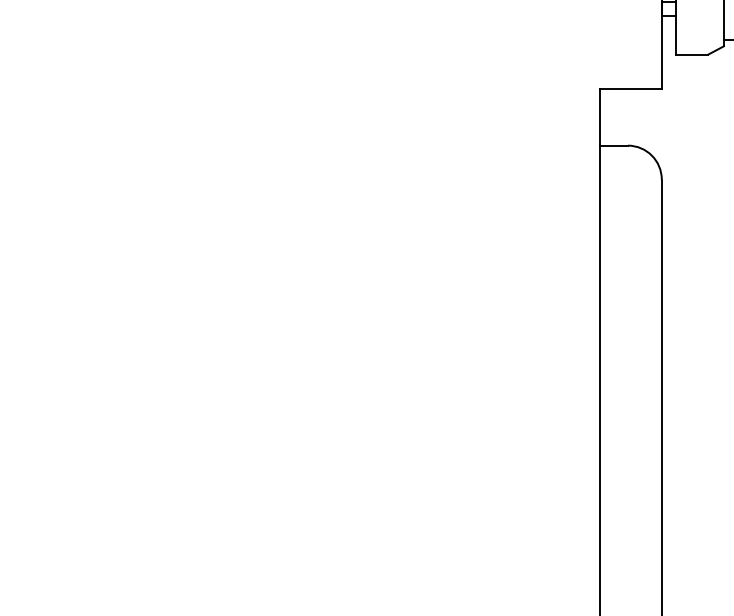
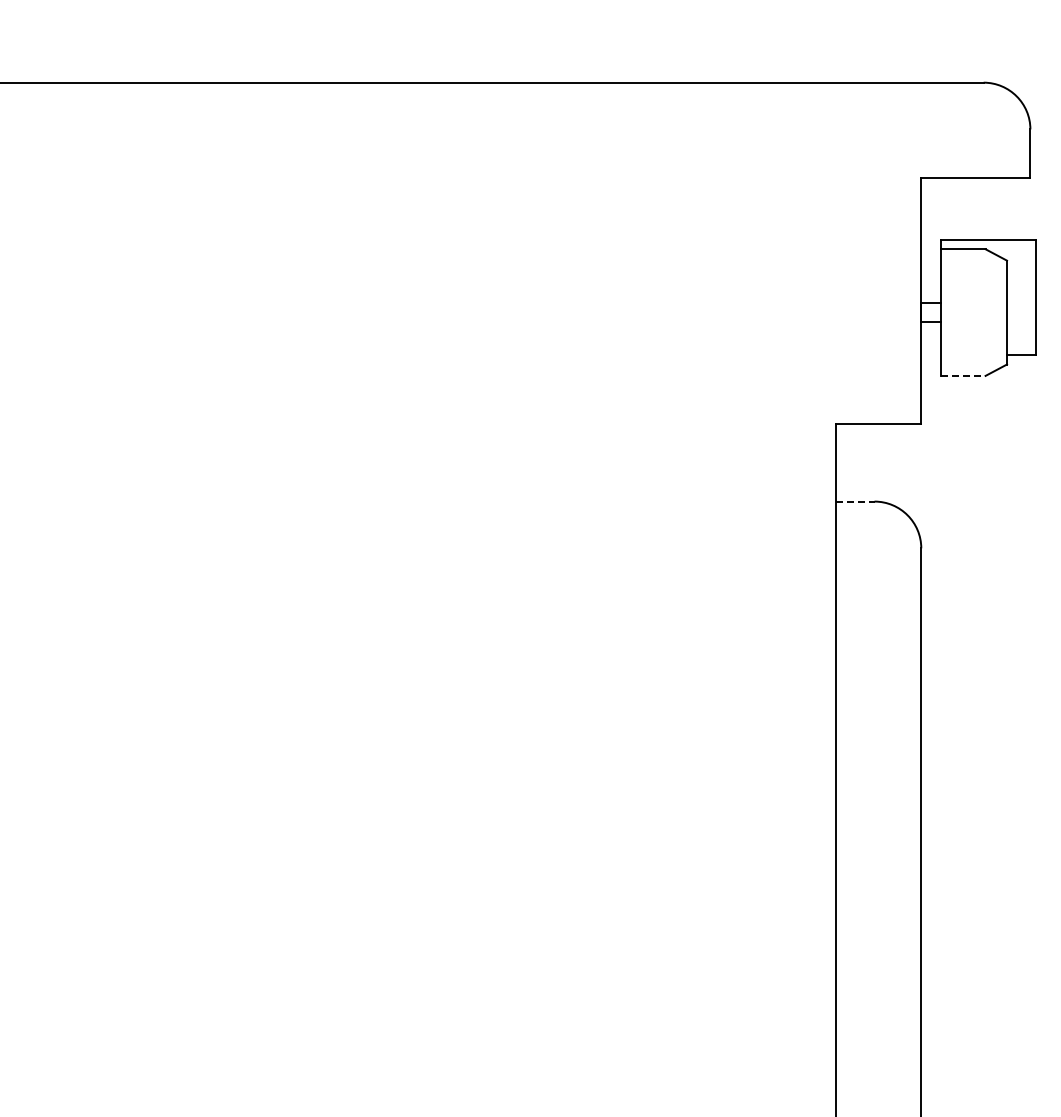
line: (692, 54) -> (963, 375), solid -> dashed
line: (614, 145) -> (855, 501), solid -> dashed

